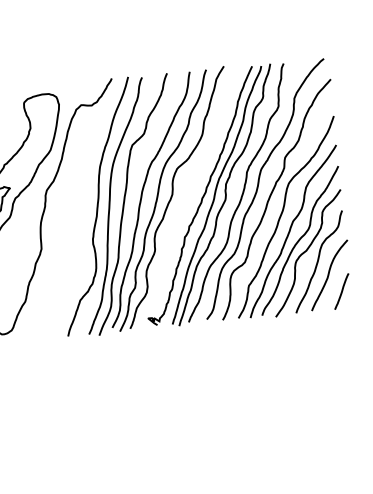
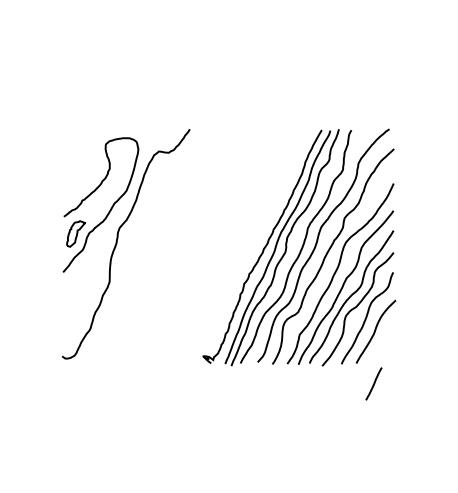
part: (145, 202) -> (210, 247), removed
line: (341, 291) -> (373, 383), moved

